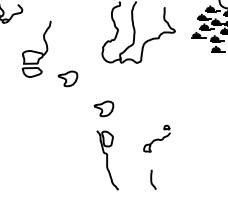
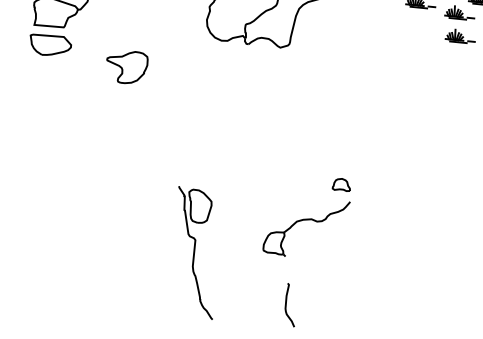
part: (103, 108) -> (197, 139), removed
part: (156, 138) -> (306, 215), size x1.43

